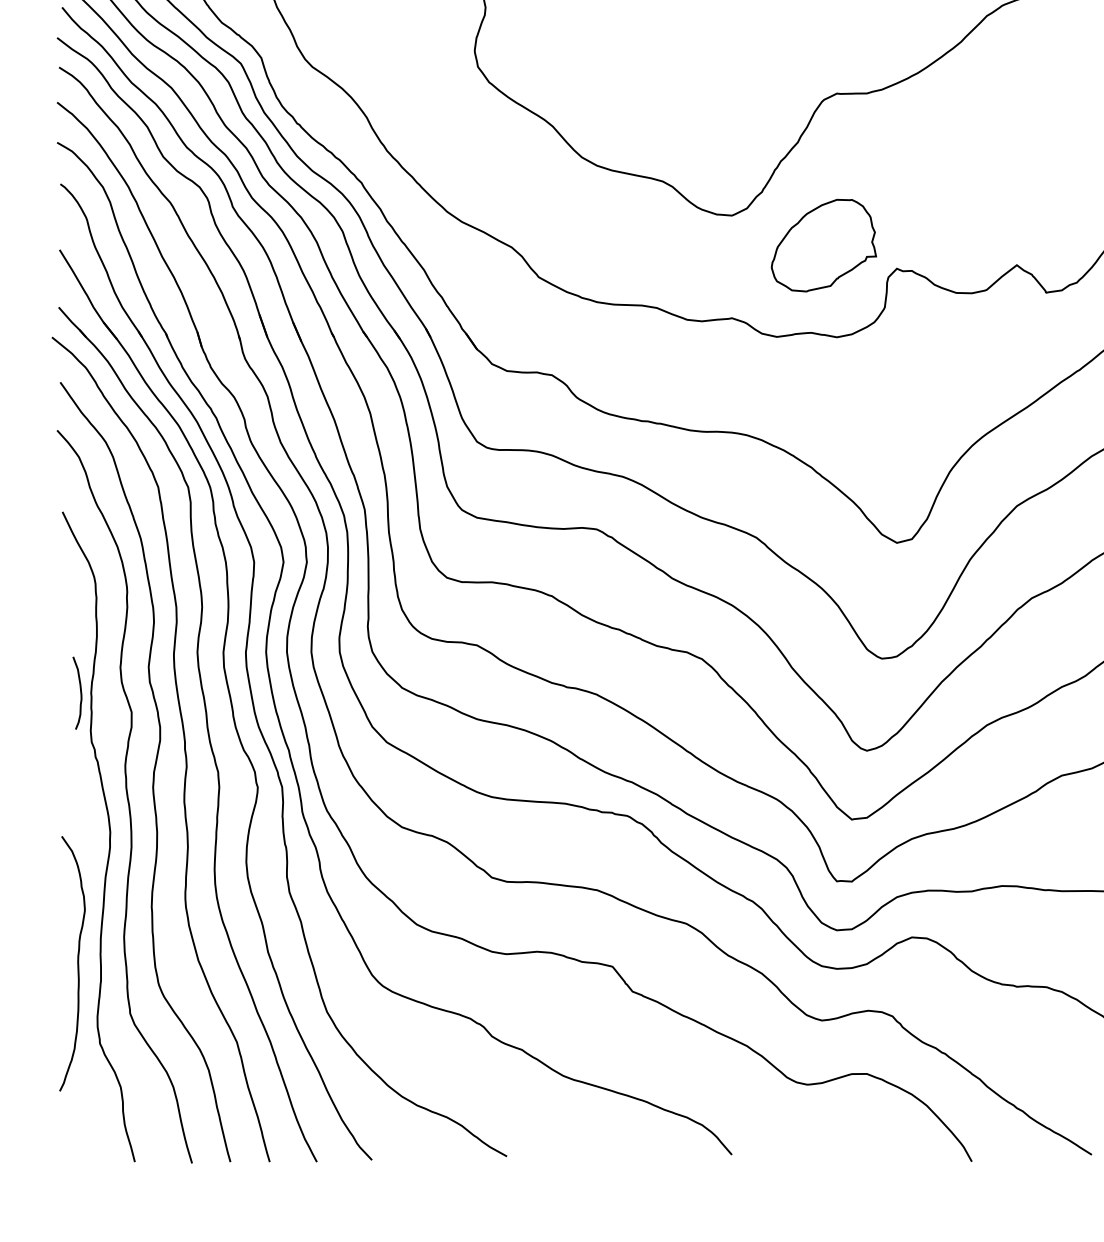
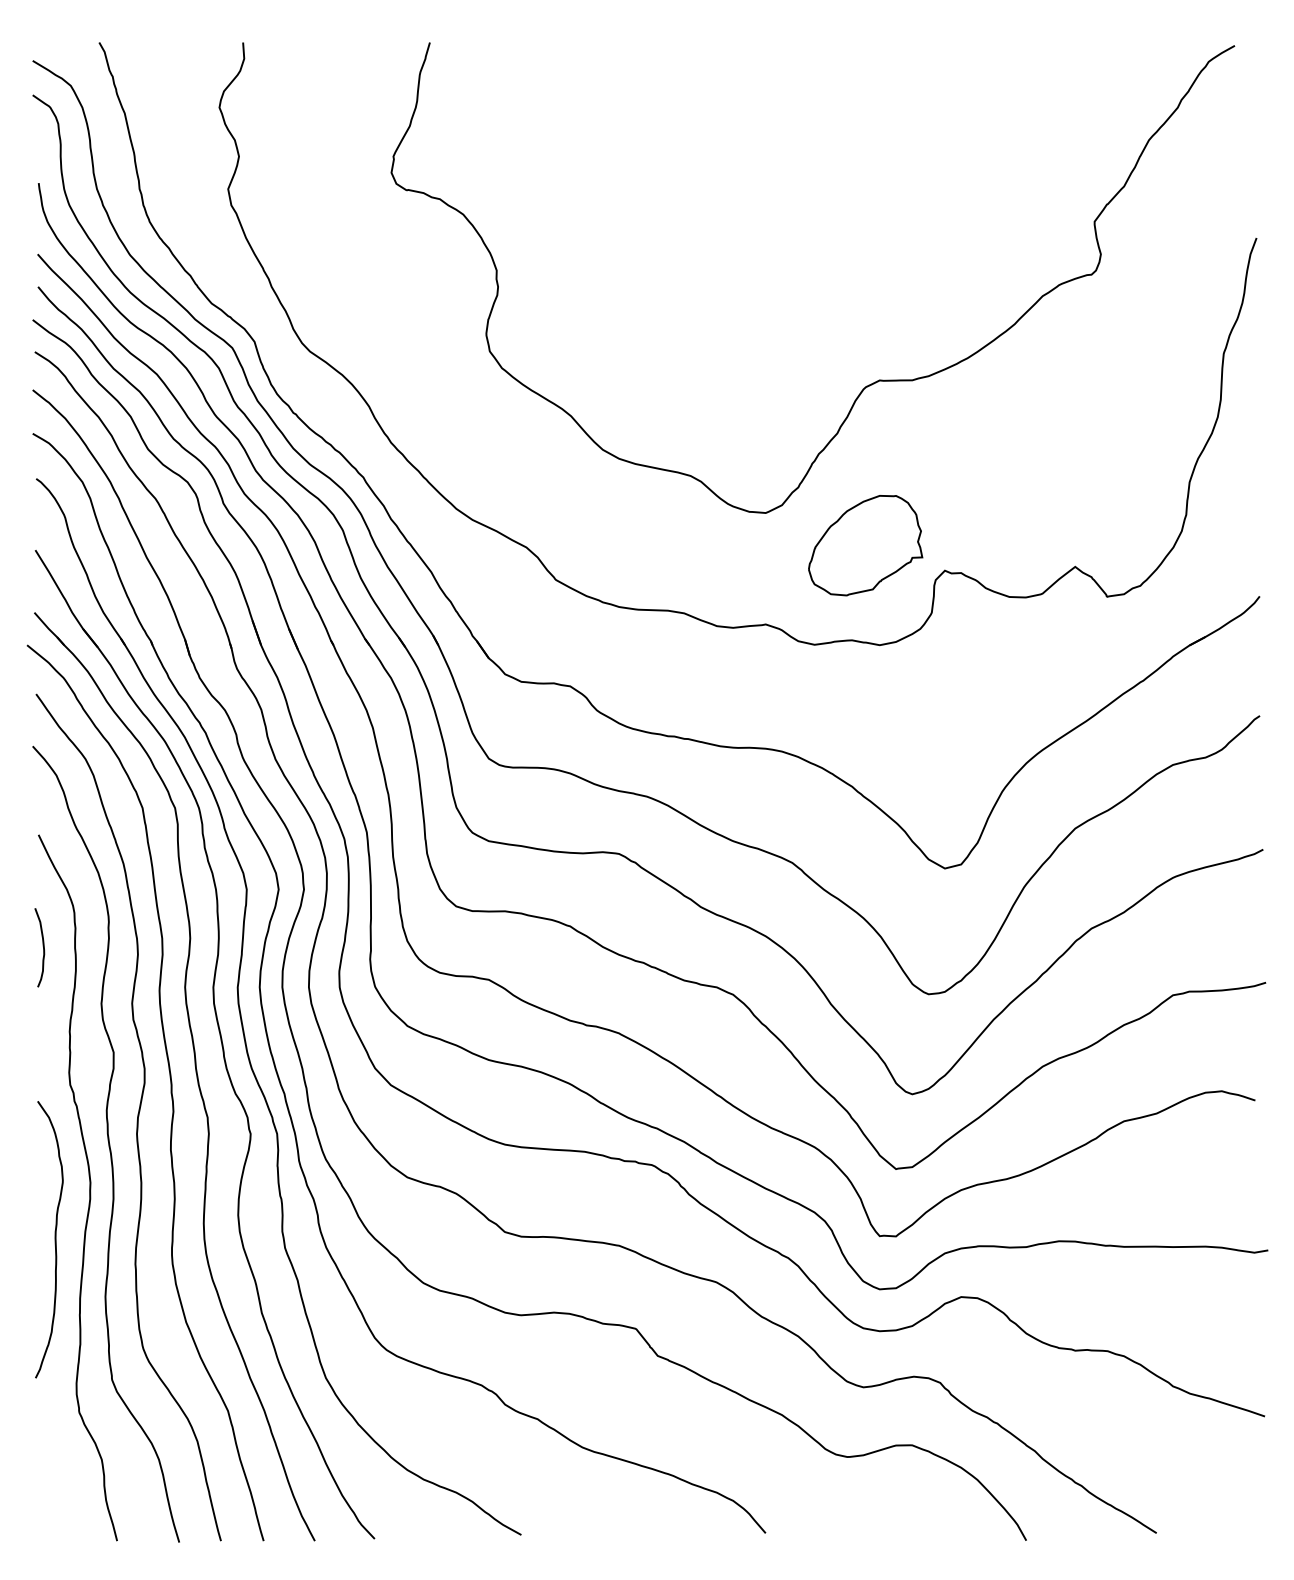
curve: (79, 692) -> (42, 946), moved
curve: (77, 963) -> (54, 1239), moved

